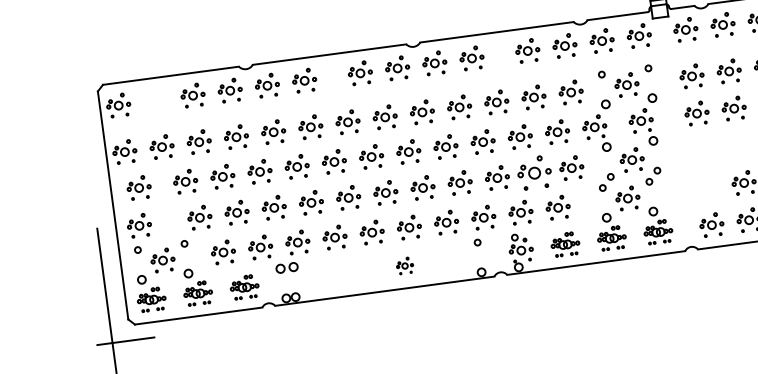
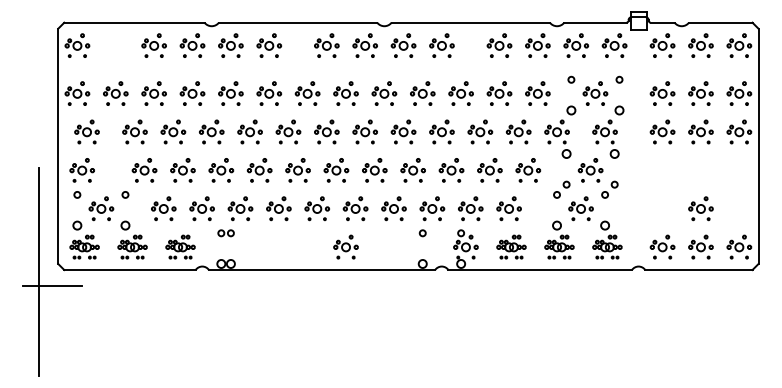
part: (534, 173) -> (489, 170), size x0.71
part: (404, 265) -> (345, 246), size x1.43
part: (286, 268) -> (225, 233), size x0.71

